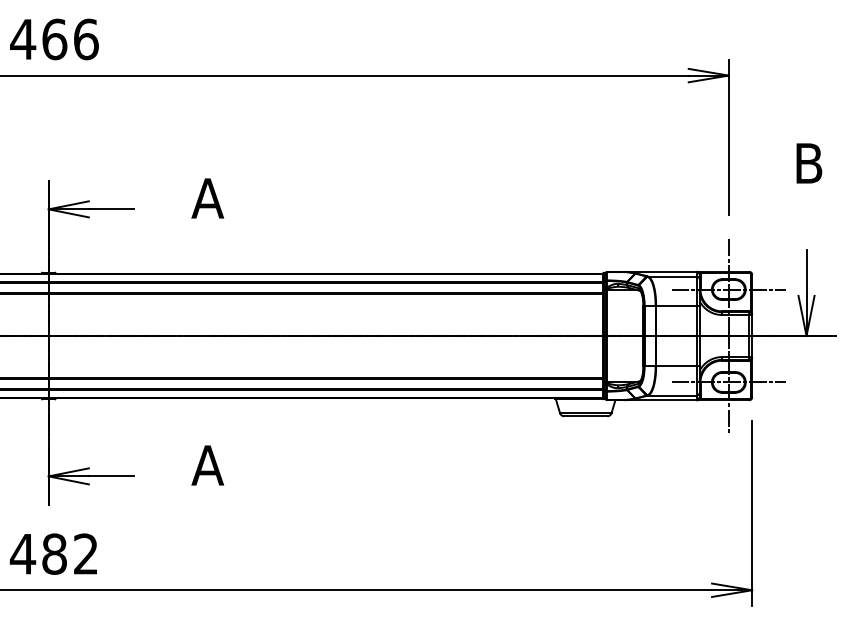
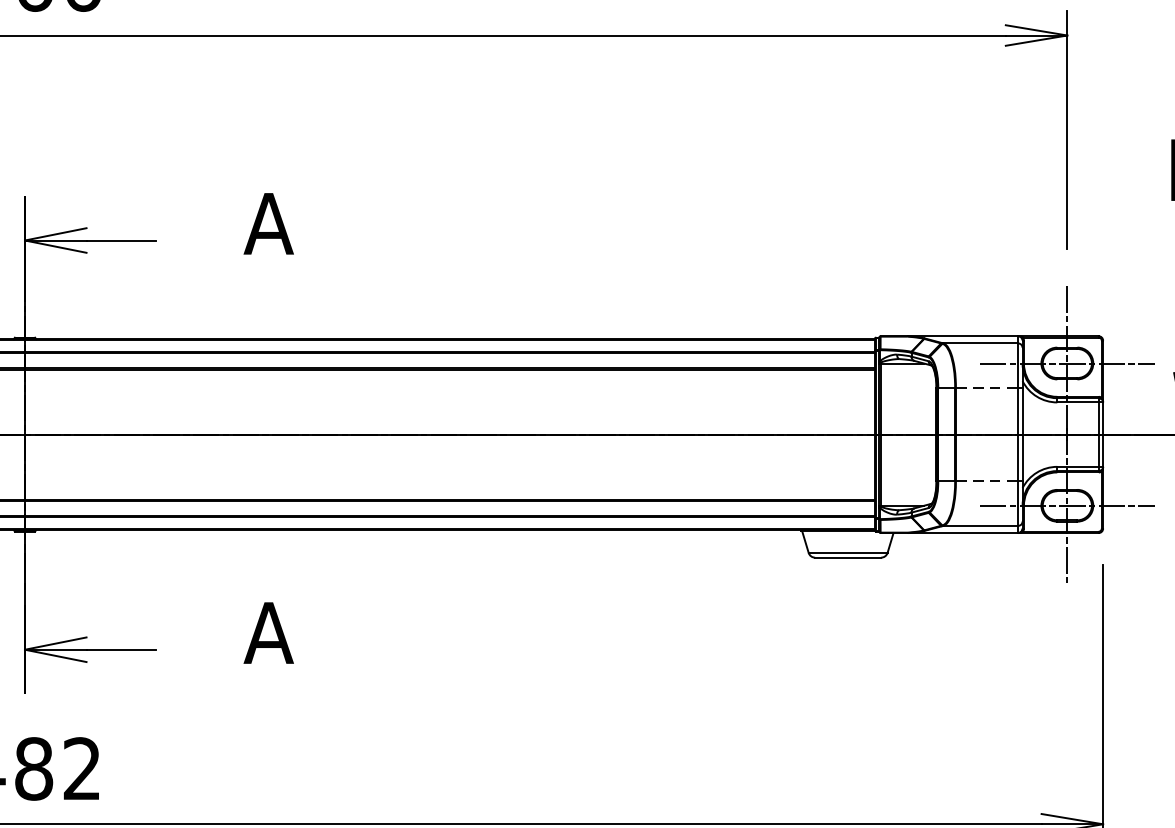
line: (676, 305) -> (987, 387), solid -> dashed
line: (676, 366) -> (987, 481), solid -> dashed

